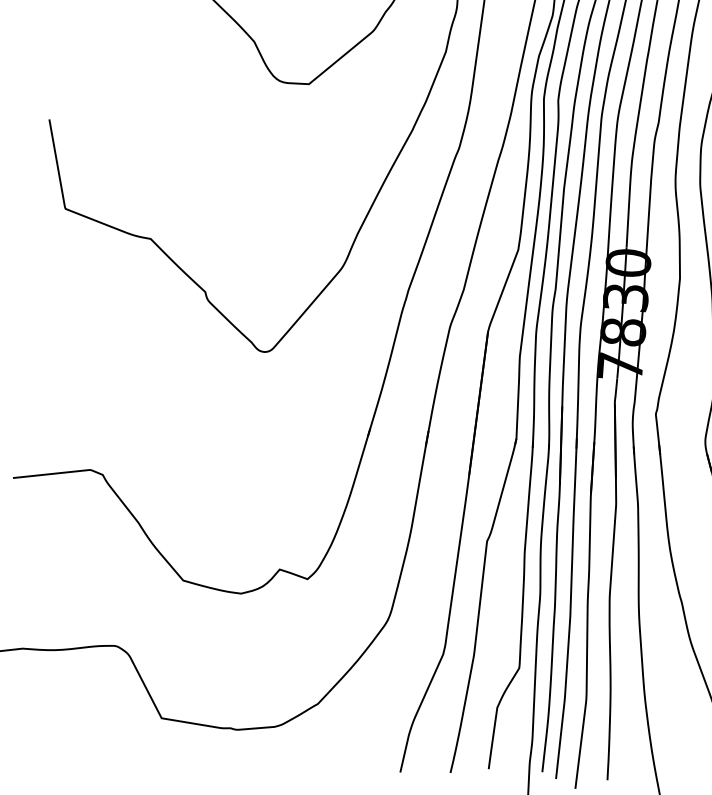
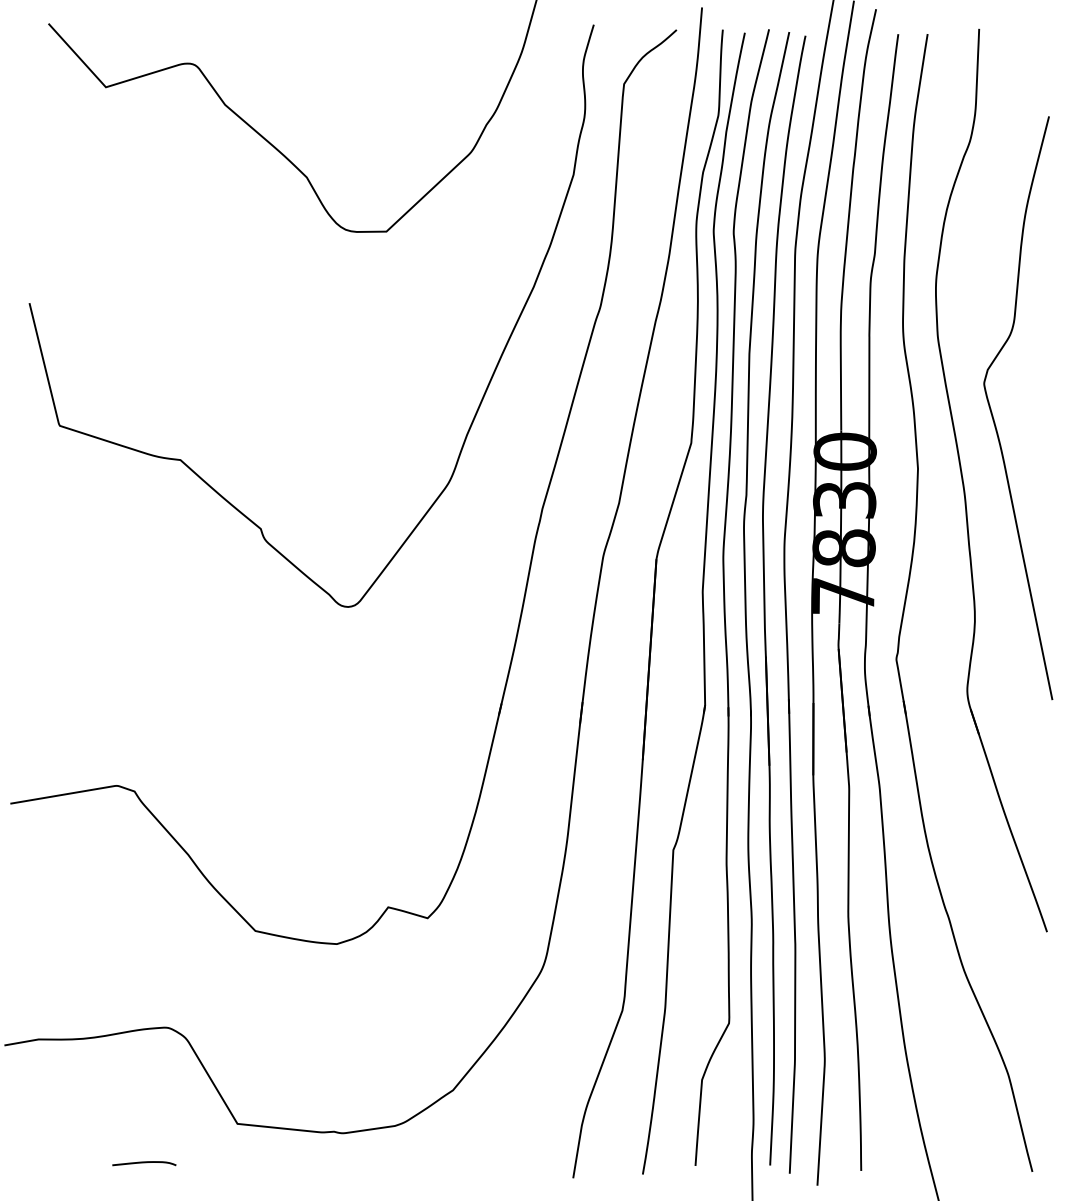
curve: (93, 742) -> (144, 1163), added

